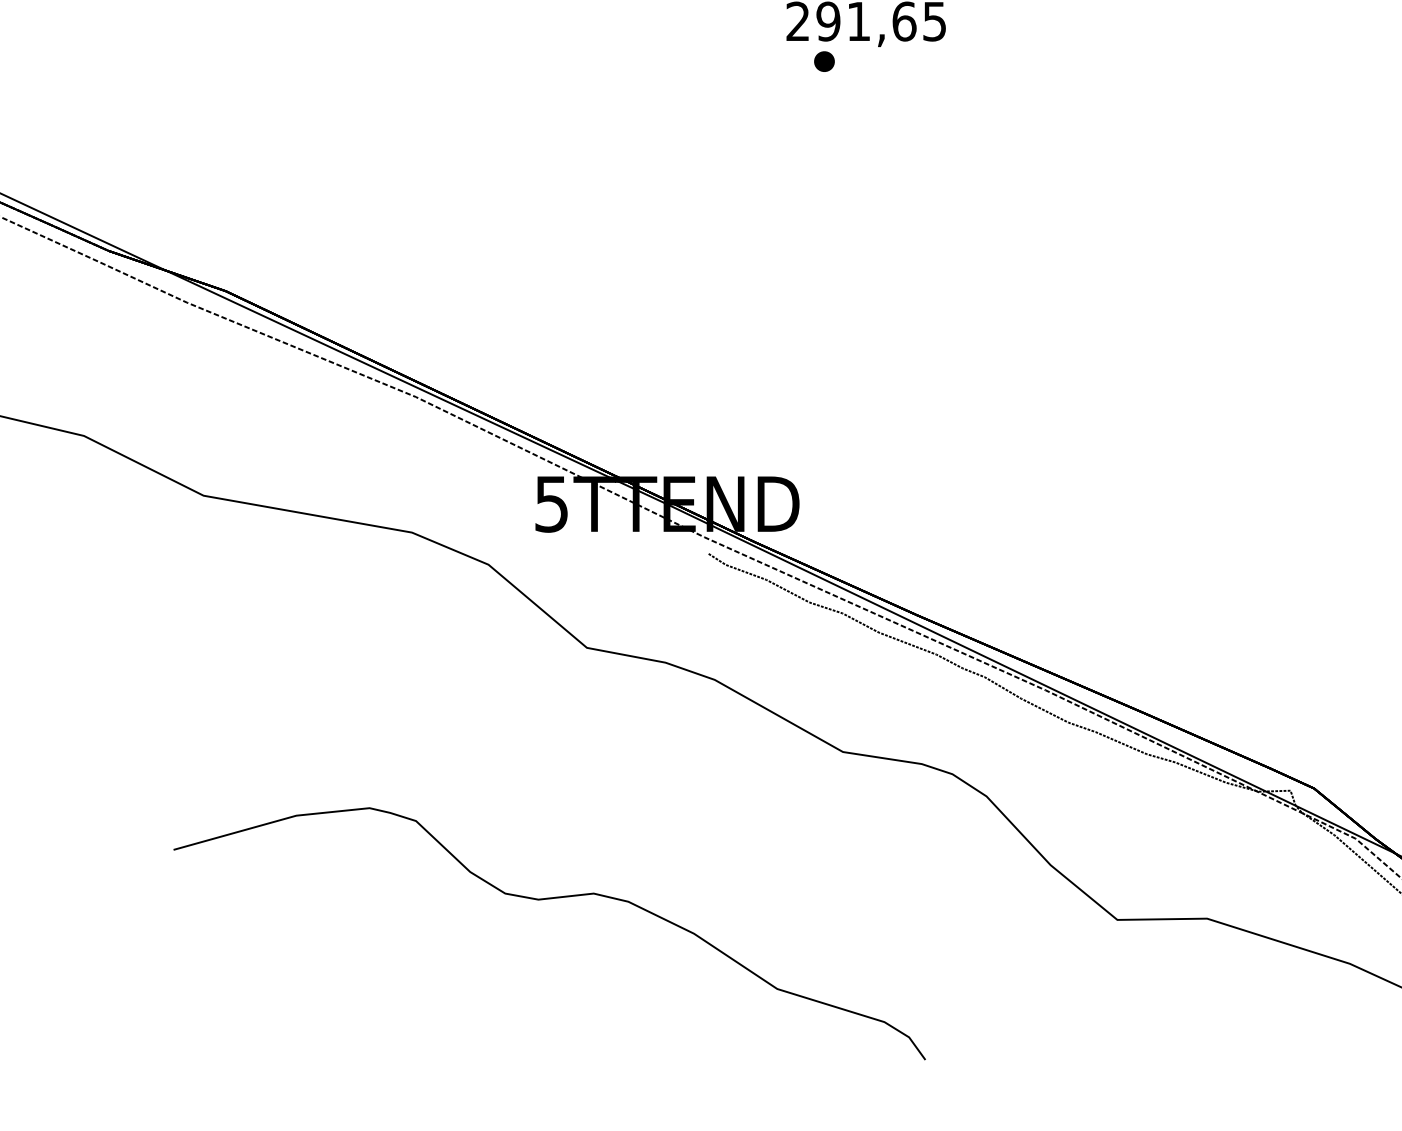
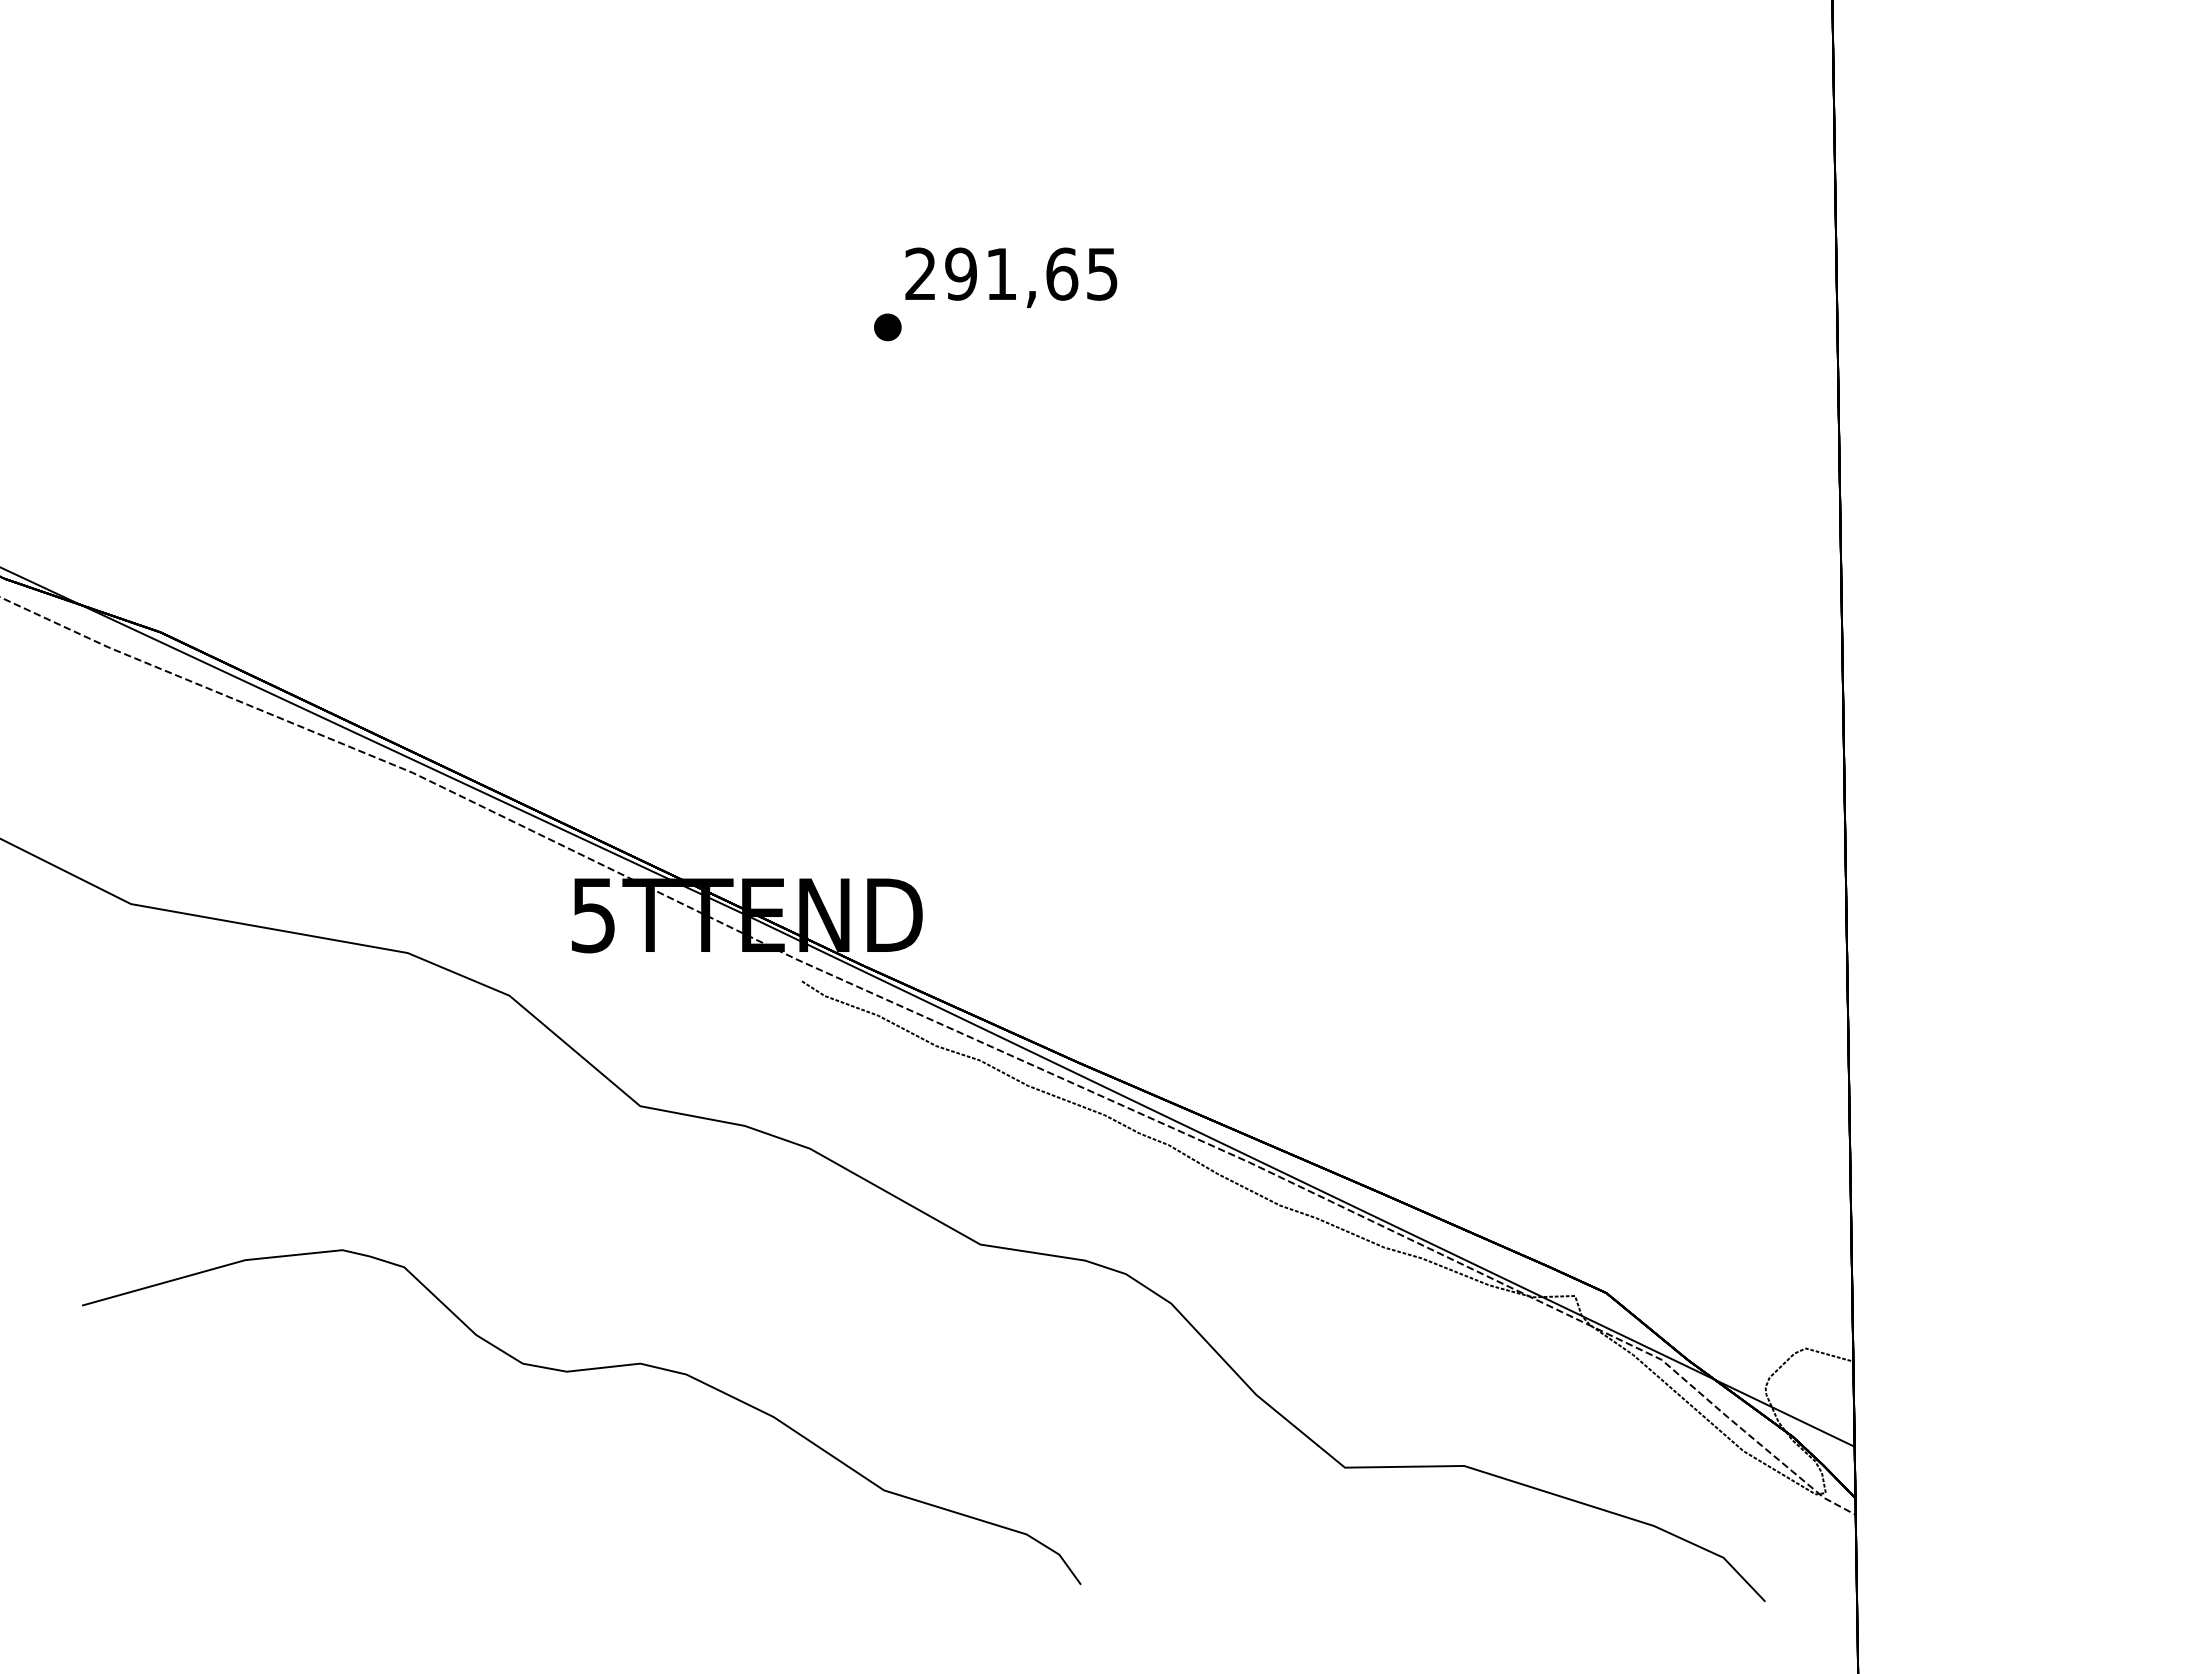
part: (824, 61) -> (887, 327), moved
curve: (548, 899) -> (580, 1371), moved

